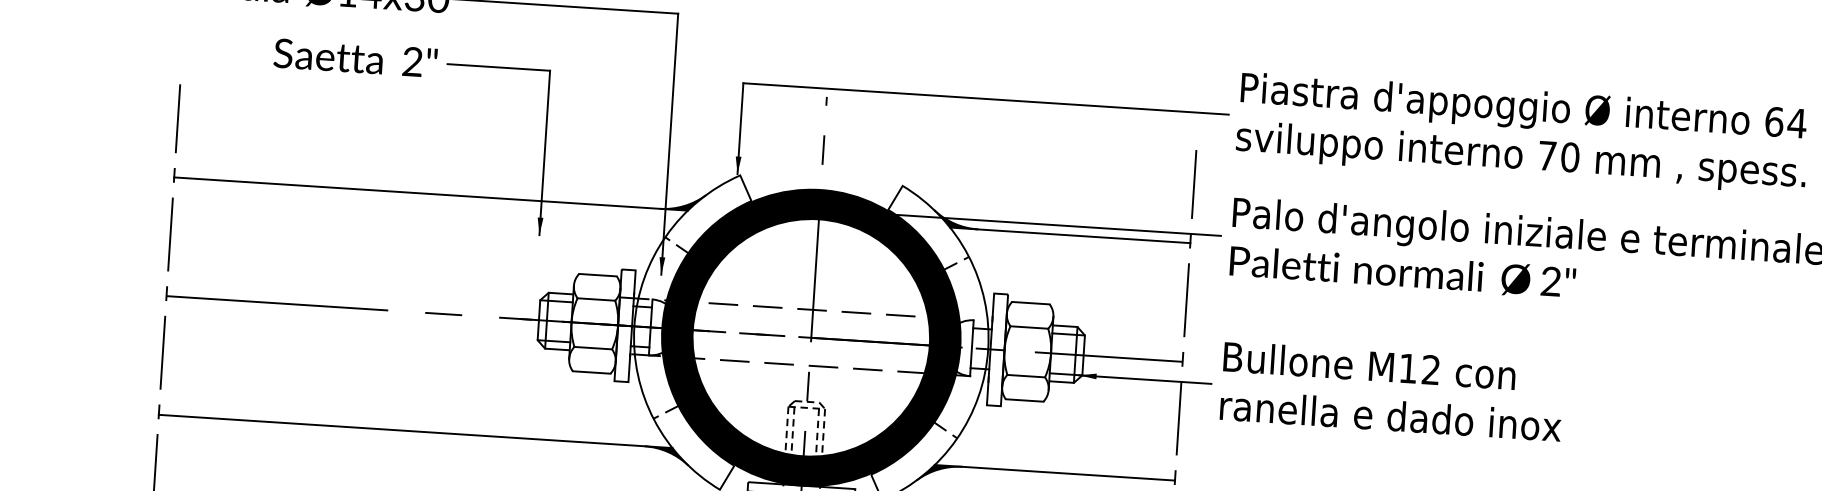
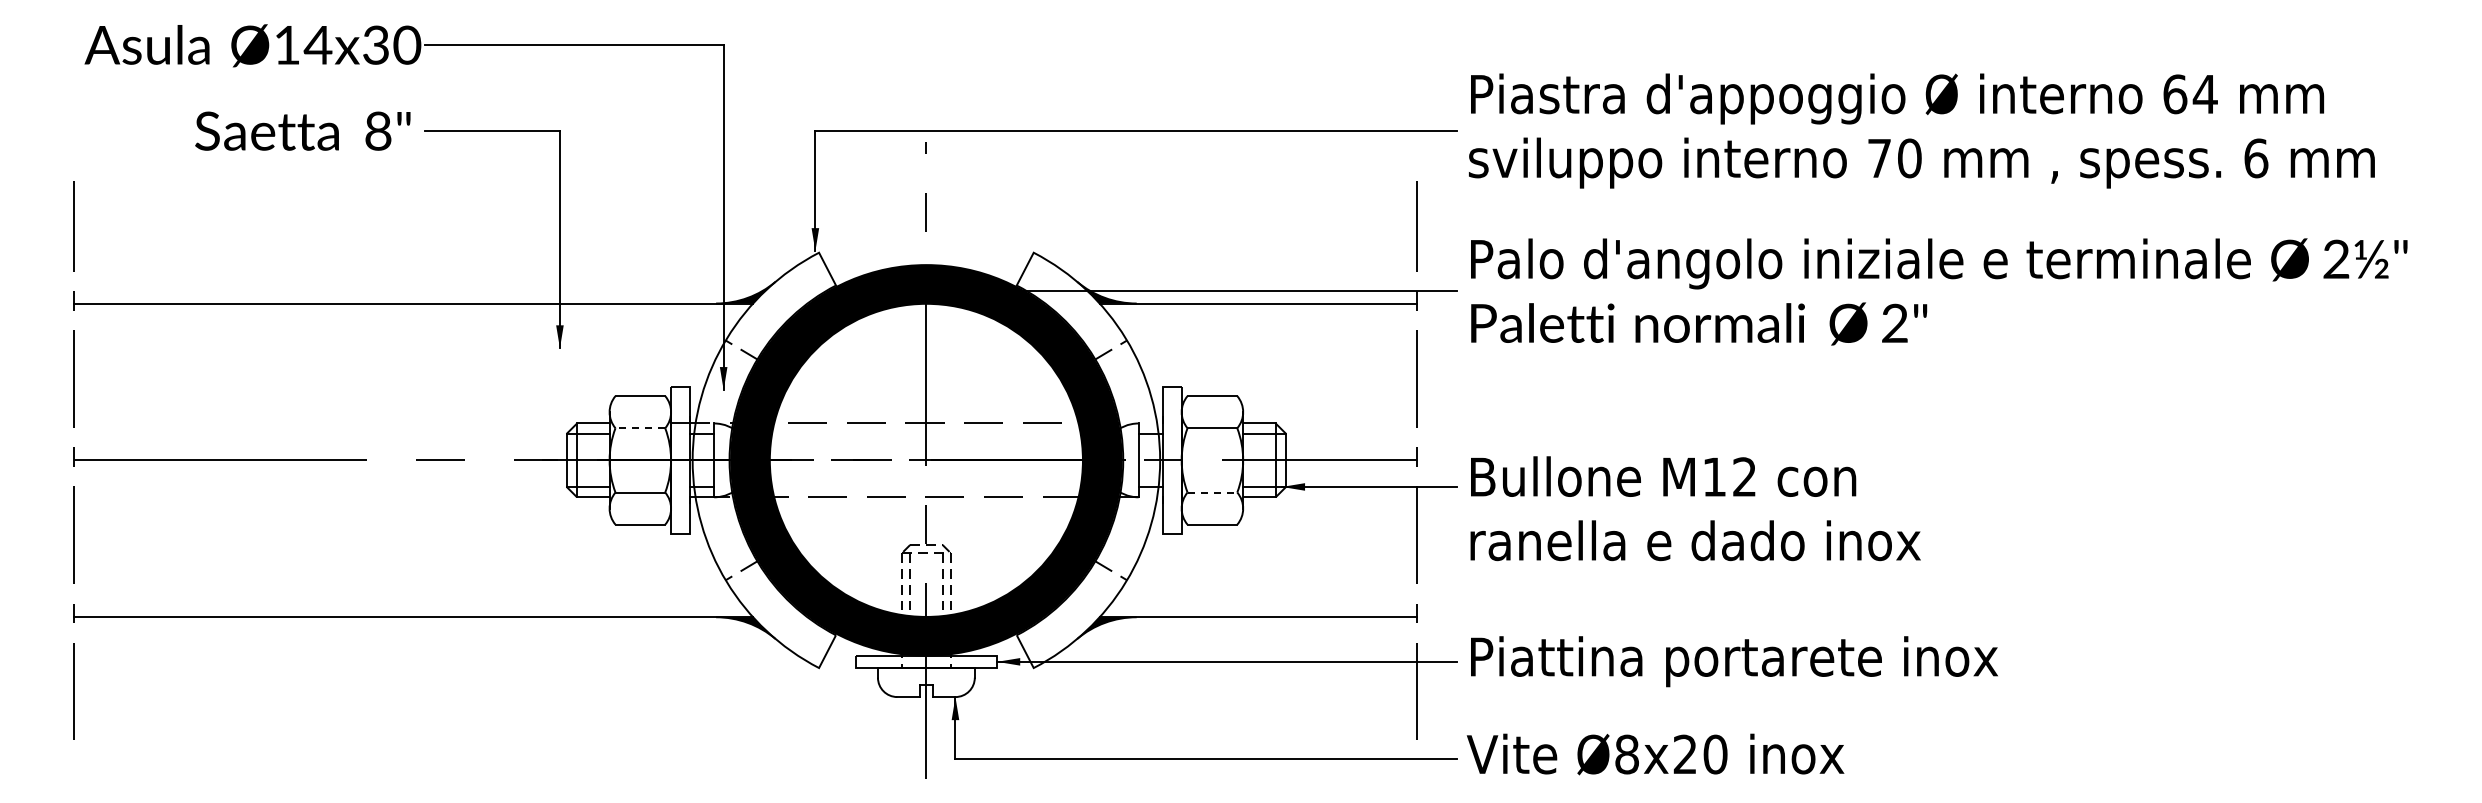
text: (412, 62) -> (378, 131), 2" -> 8"
line: (596, 299) -> (640, 428), solid -> dashed
line: (1026, 376) -> (1212, 492), solid -> dashed
text: (1392, 391) -> (1695, 508), moved

